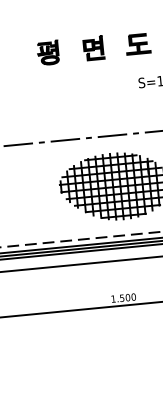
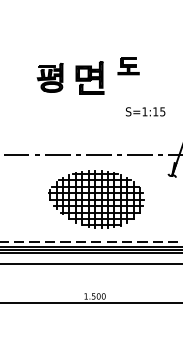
part: (138, 44) -> (128, 66), moved
part: (93, 47) -> (89, 77), size x1.6
part: (47, 53) -> (49, 78), size x1.4

